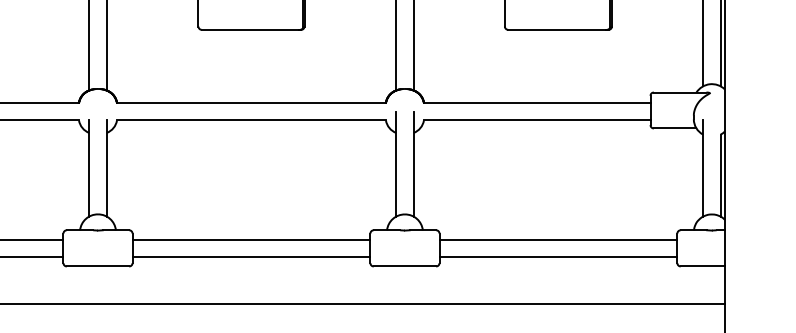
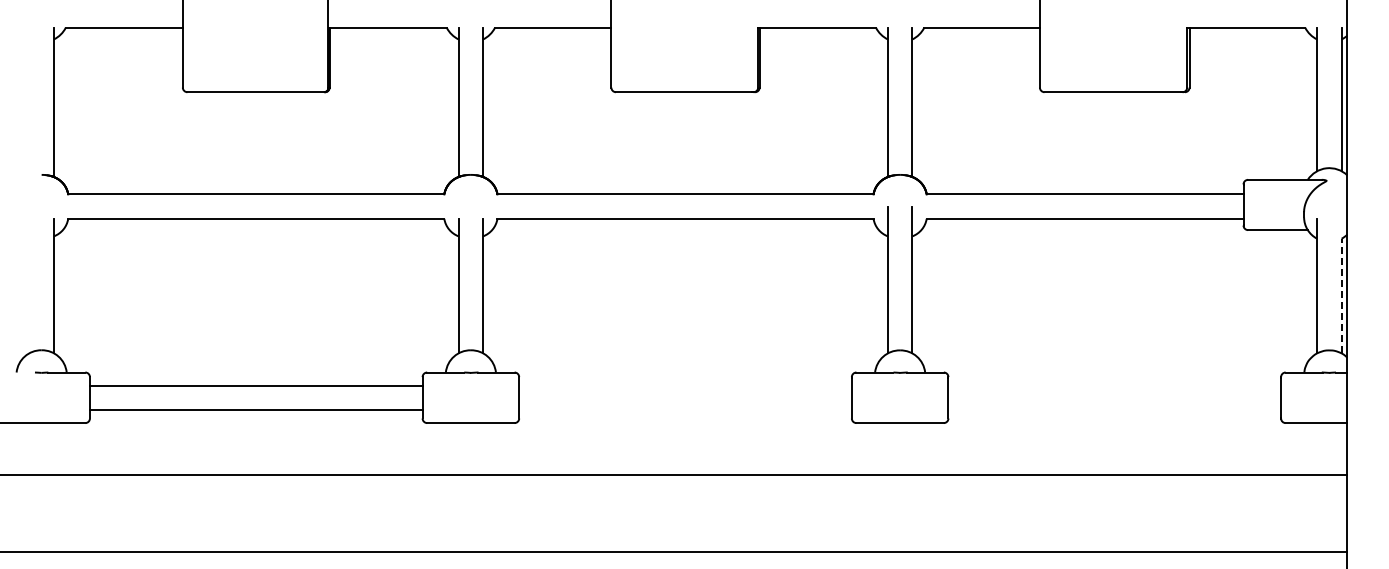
line: (720, 175) -> (1341, 295), solid -> dashed
line: (251, 239) -> (685, 385), removed
line: (558, 239) -> (1114, 385), removed
line: (251, 257) -> (685, 410), removed
line: (558, 257) -> (1114, 410), removed

